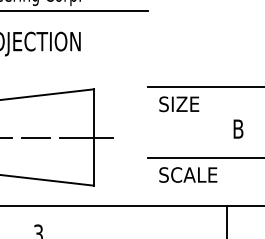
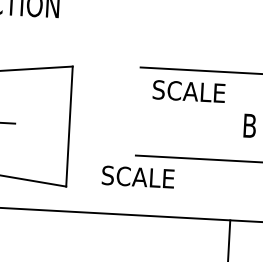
text: (194, 104) -> (196, 92), SIZE -> SCALE
line: (86, 137) -> (60, 126), removed
text: (188, 174) -> (138, 176), moved

